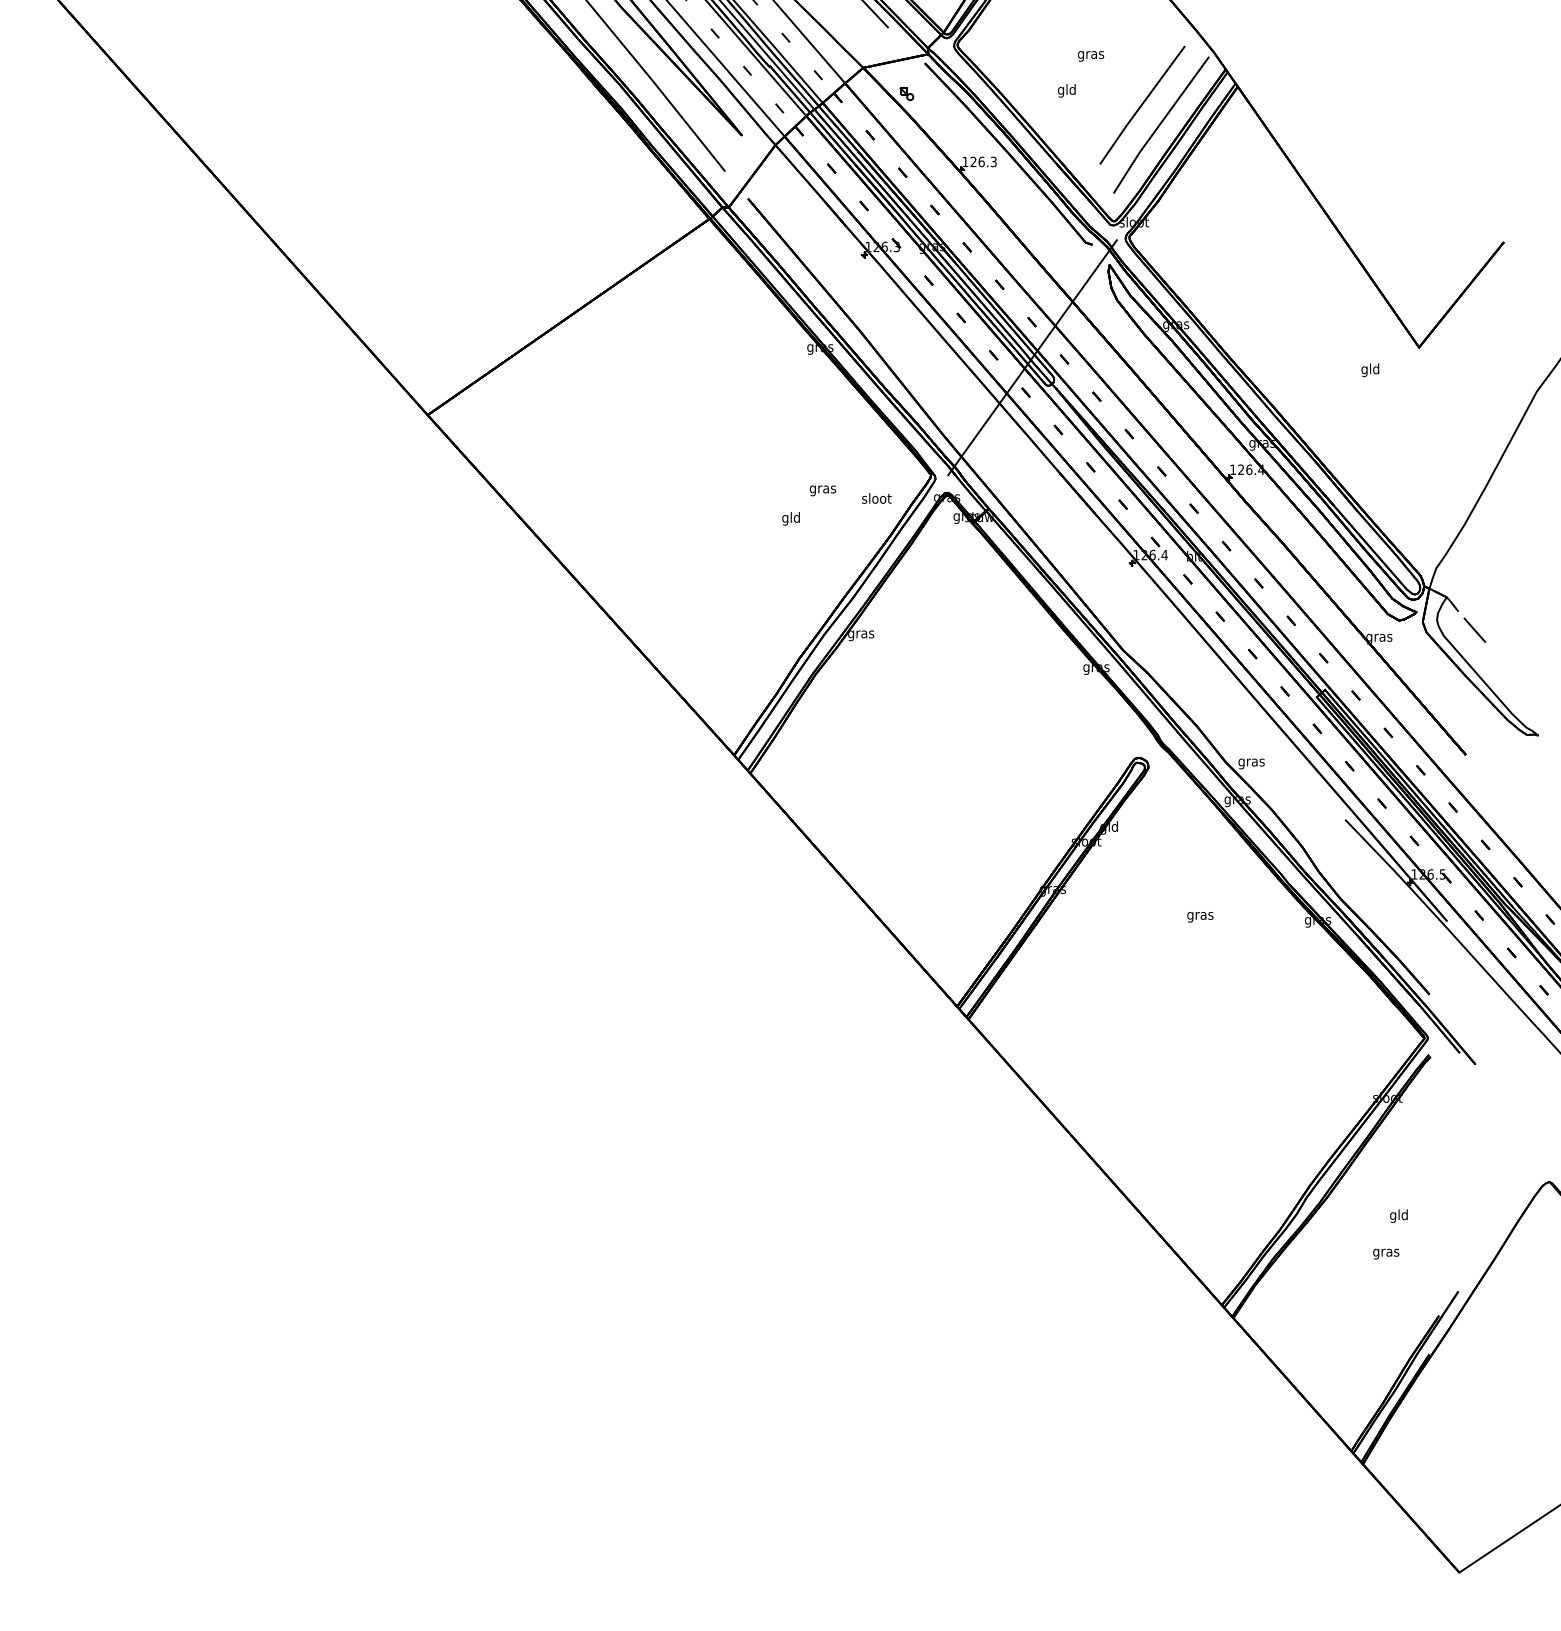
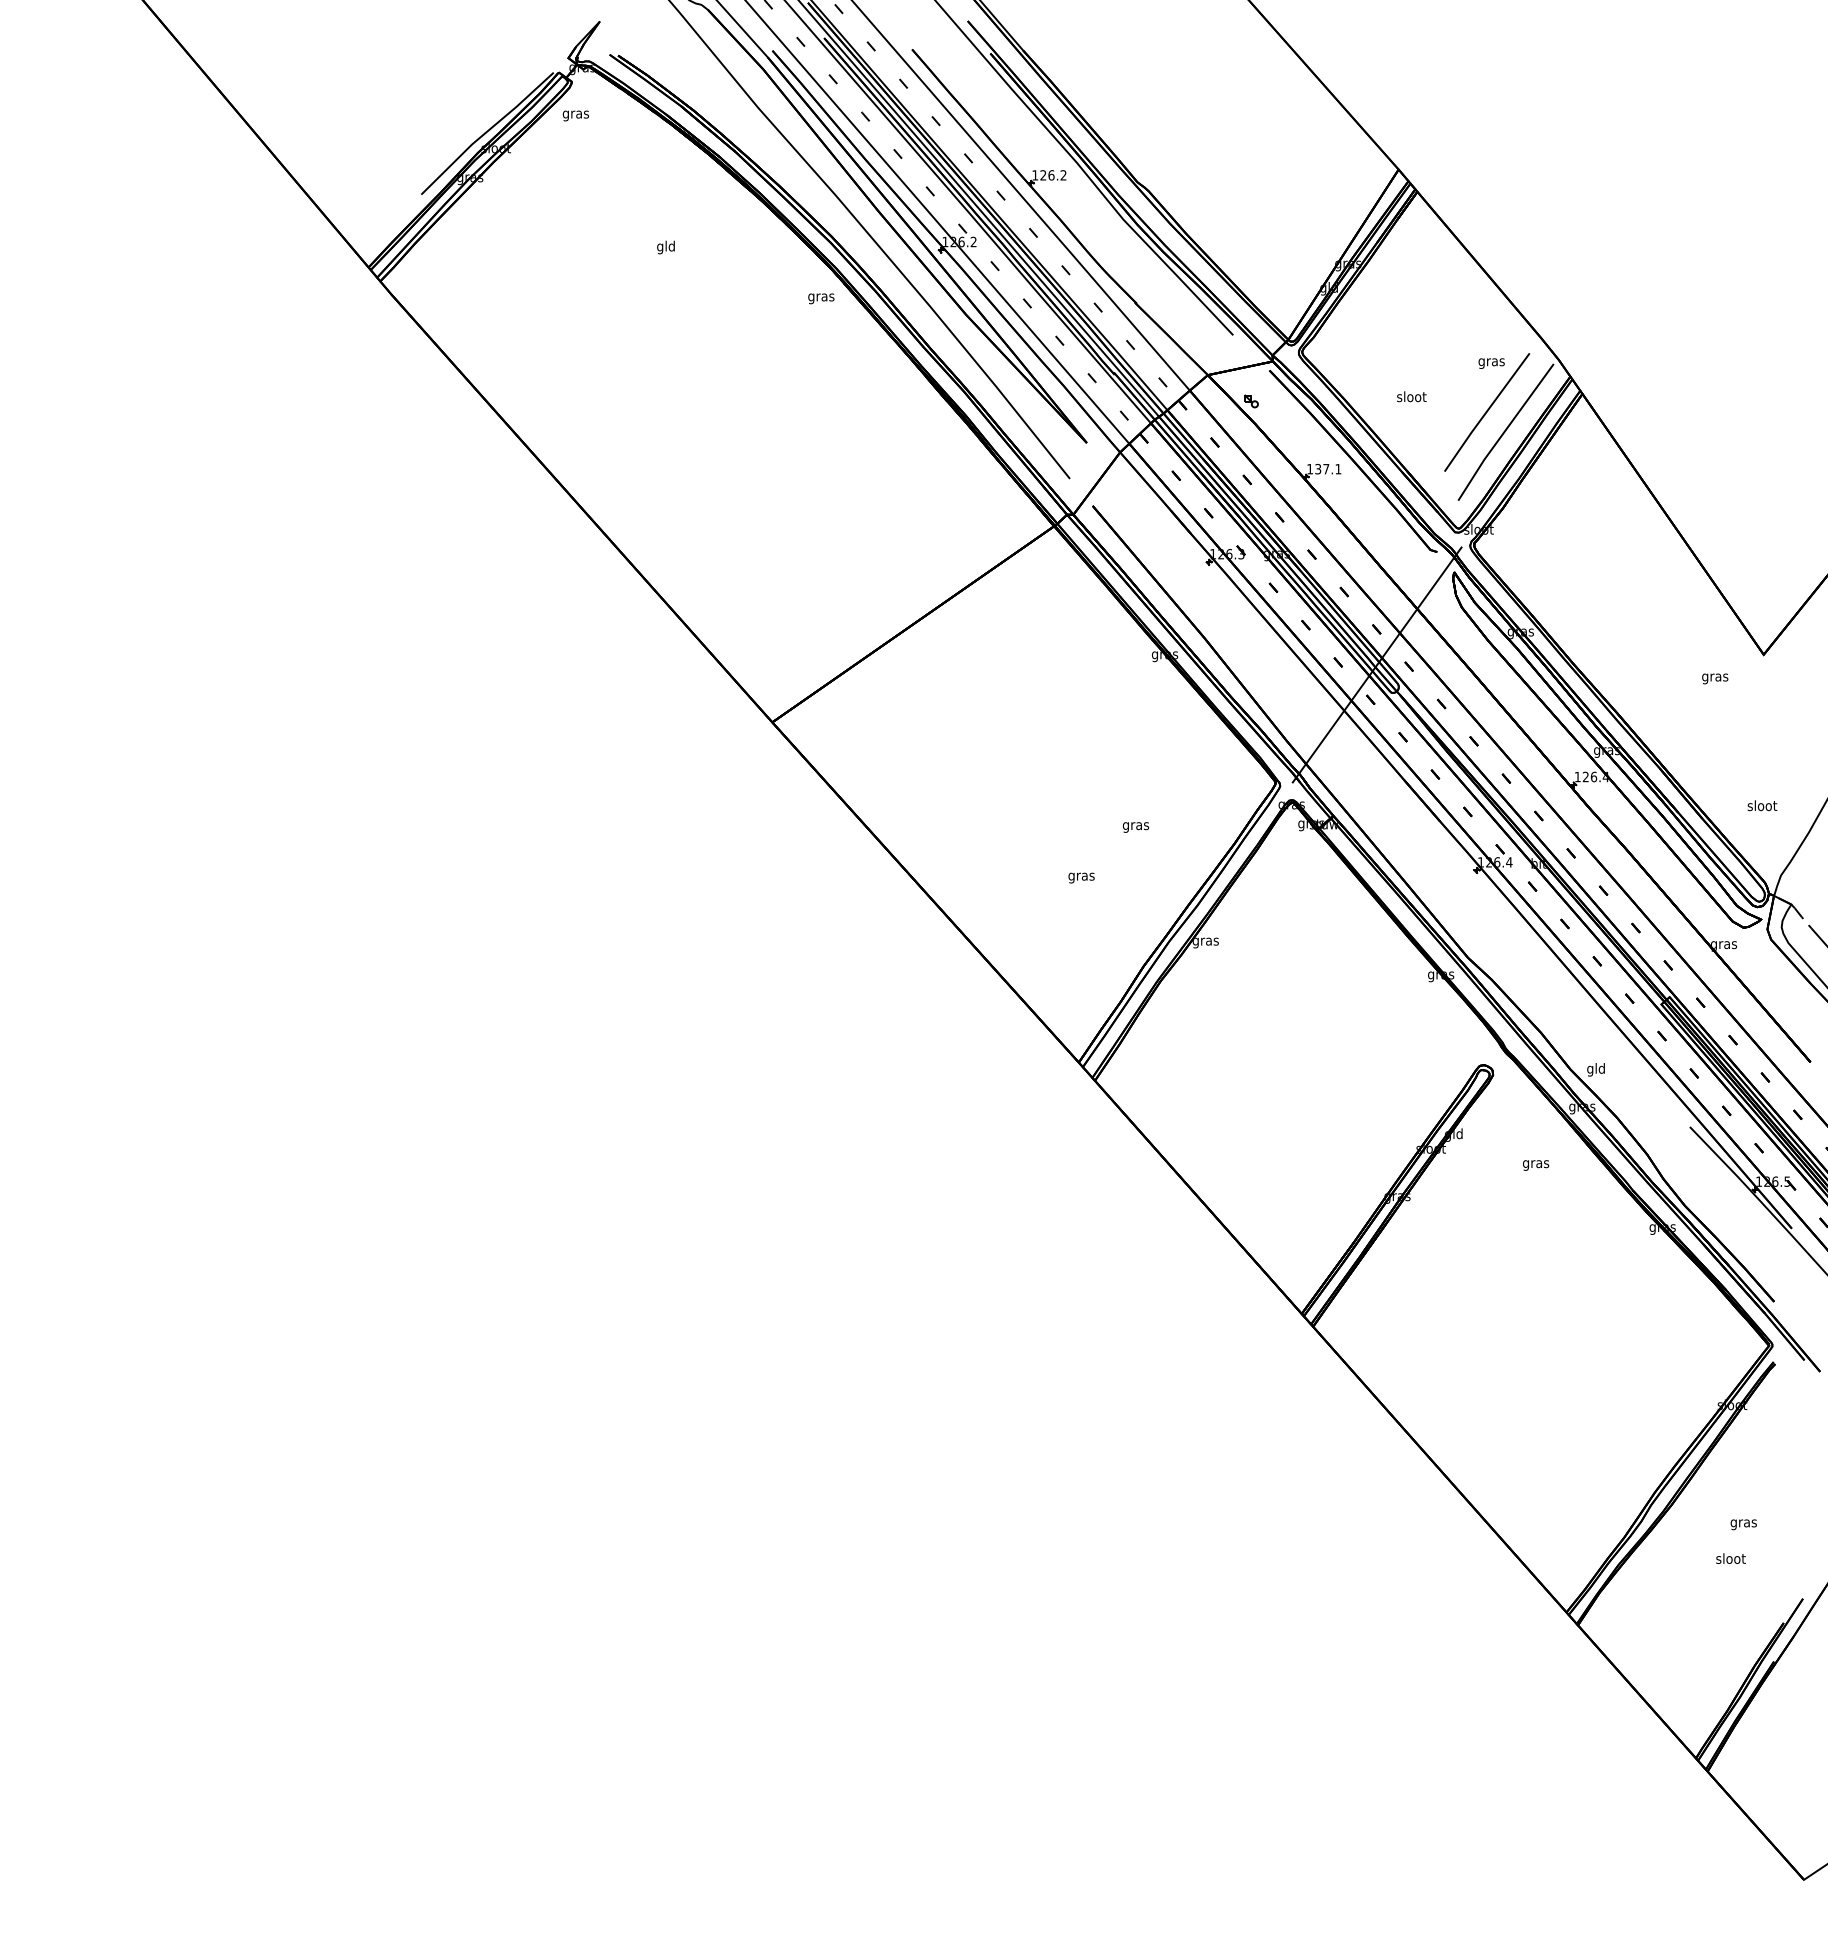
text: (1090, 56) -> (1491, 363), moved
text: (1066, 90) -> (1411, 397), gld -> sloot
text: (983, 162) -> (1328, 469), 126.3 -> 137.1
text: (1370, 370) -> (1715, 677), gld -> gras
text: (822, 490) -> (1081, 877), moved
text: (876, 498) -> (1762, 805), moved
text: (790, 518) -> (1135, 825), gld -> gras
text: (1251, 762) -> (1596, 1069), gras -> gld
text: (1200, 917) -> (1536, 1165), moved
text: (1398, 1216) -> (1743, 1523), gld -> gras
text: (1385, 1252) -> (1730, 1559), gras -> sloot

